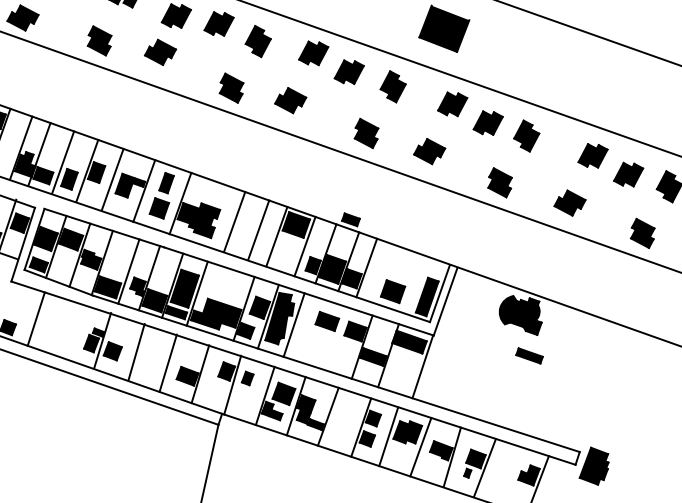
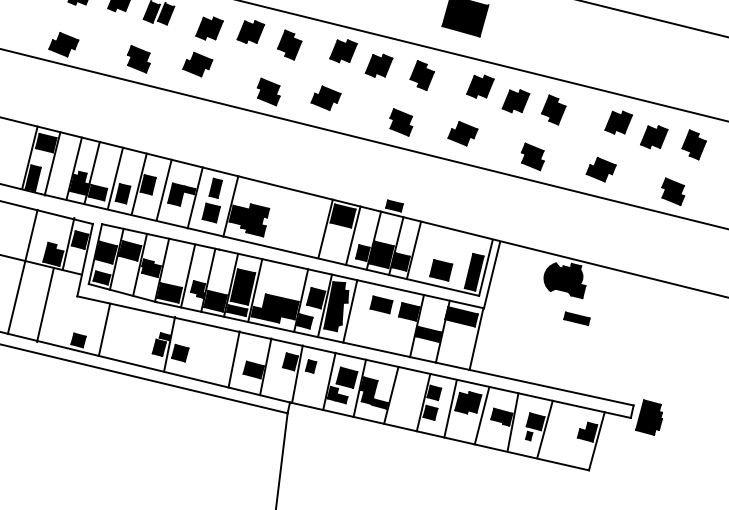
line: (234, 221) -> (283, 218), removed
line: (258, 230) -> (307, 224), removed
line: (136, 351) -> (202, 351), removed

